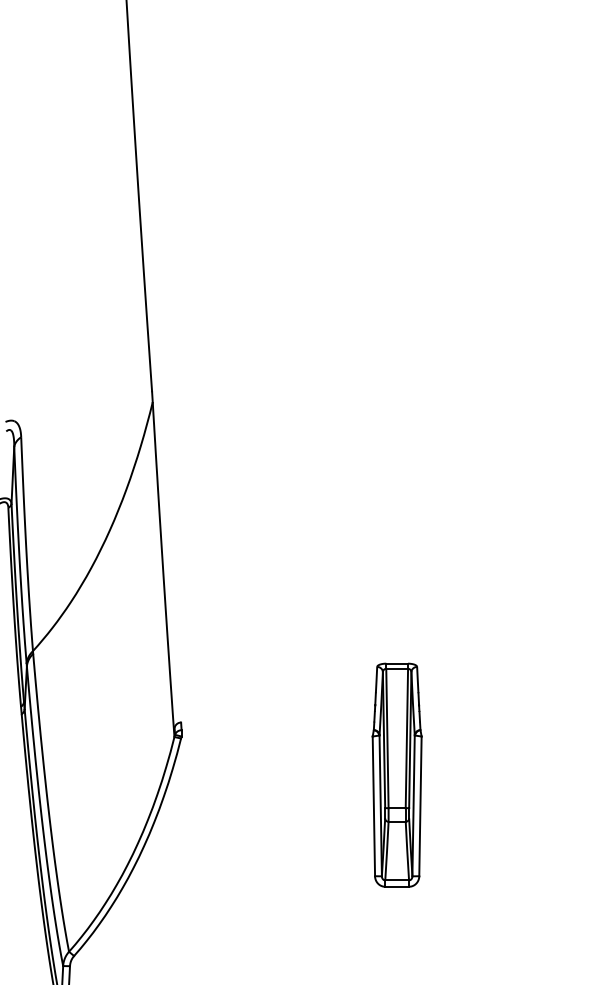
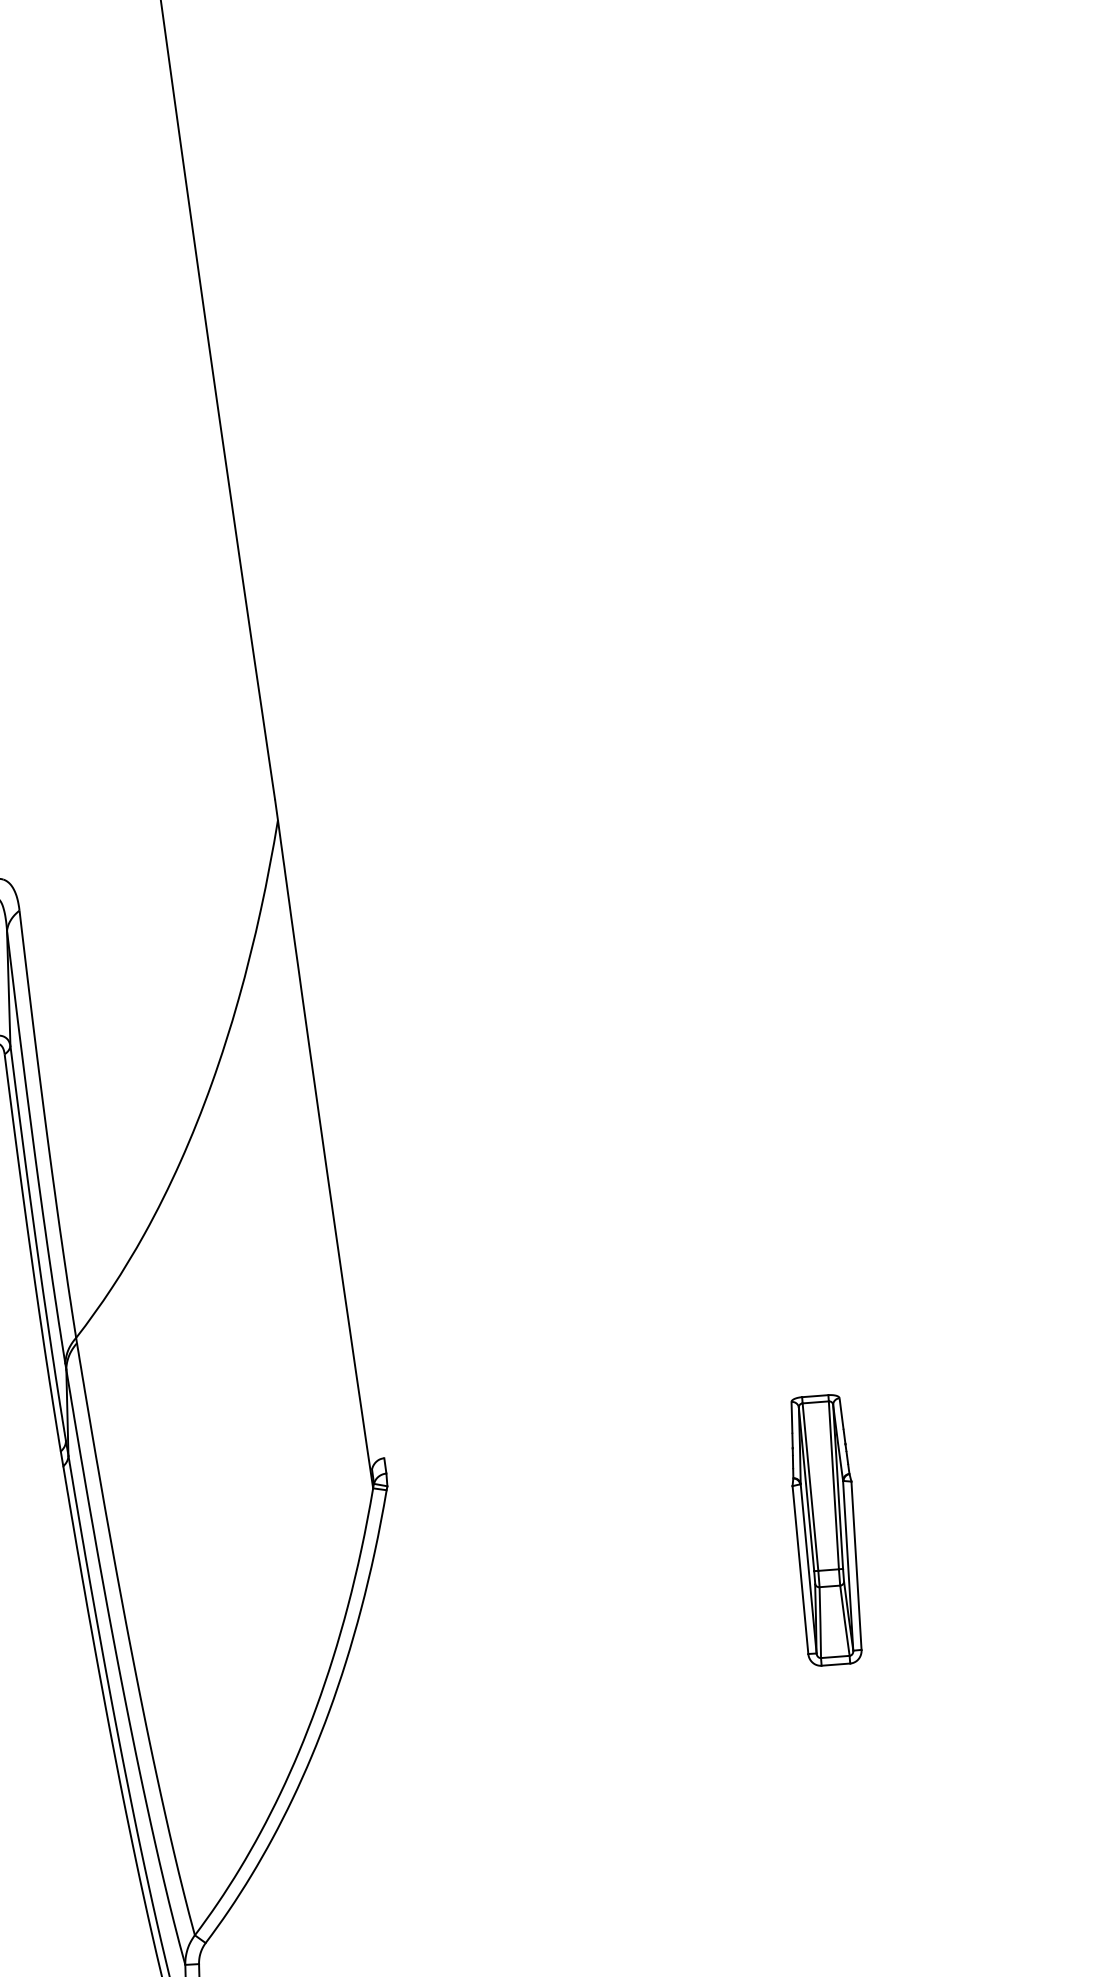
part: (396, 774) -> (824, 1529), size x0.6

